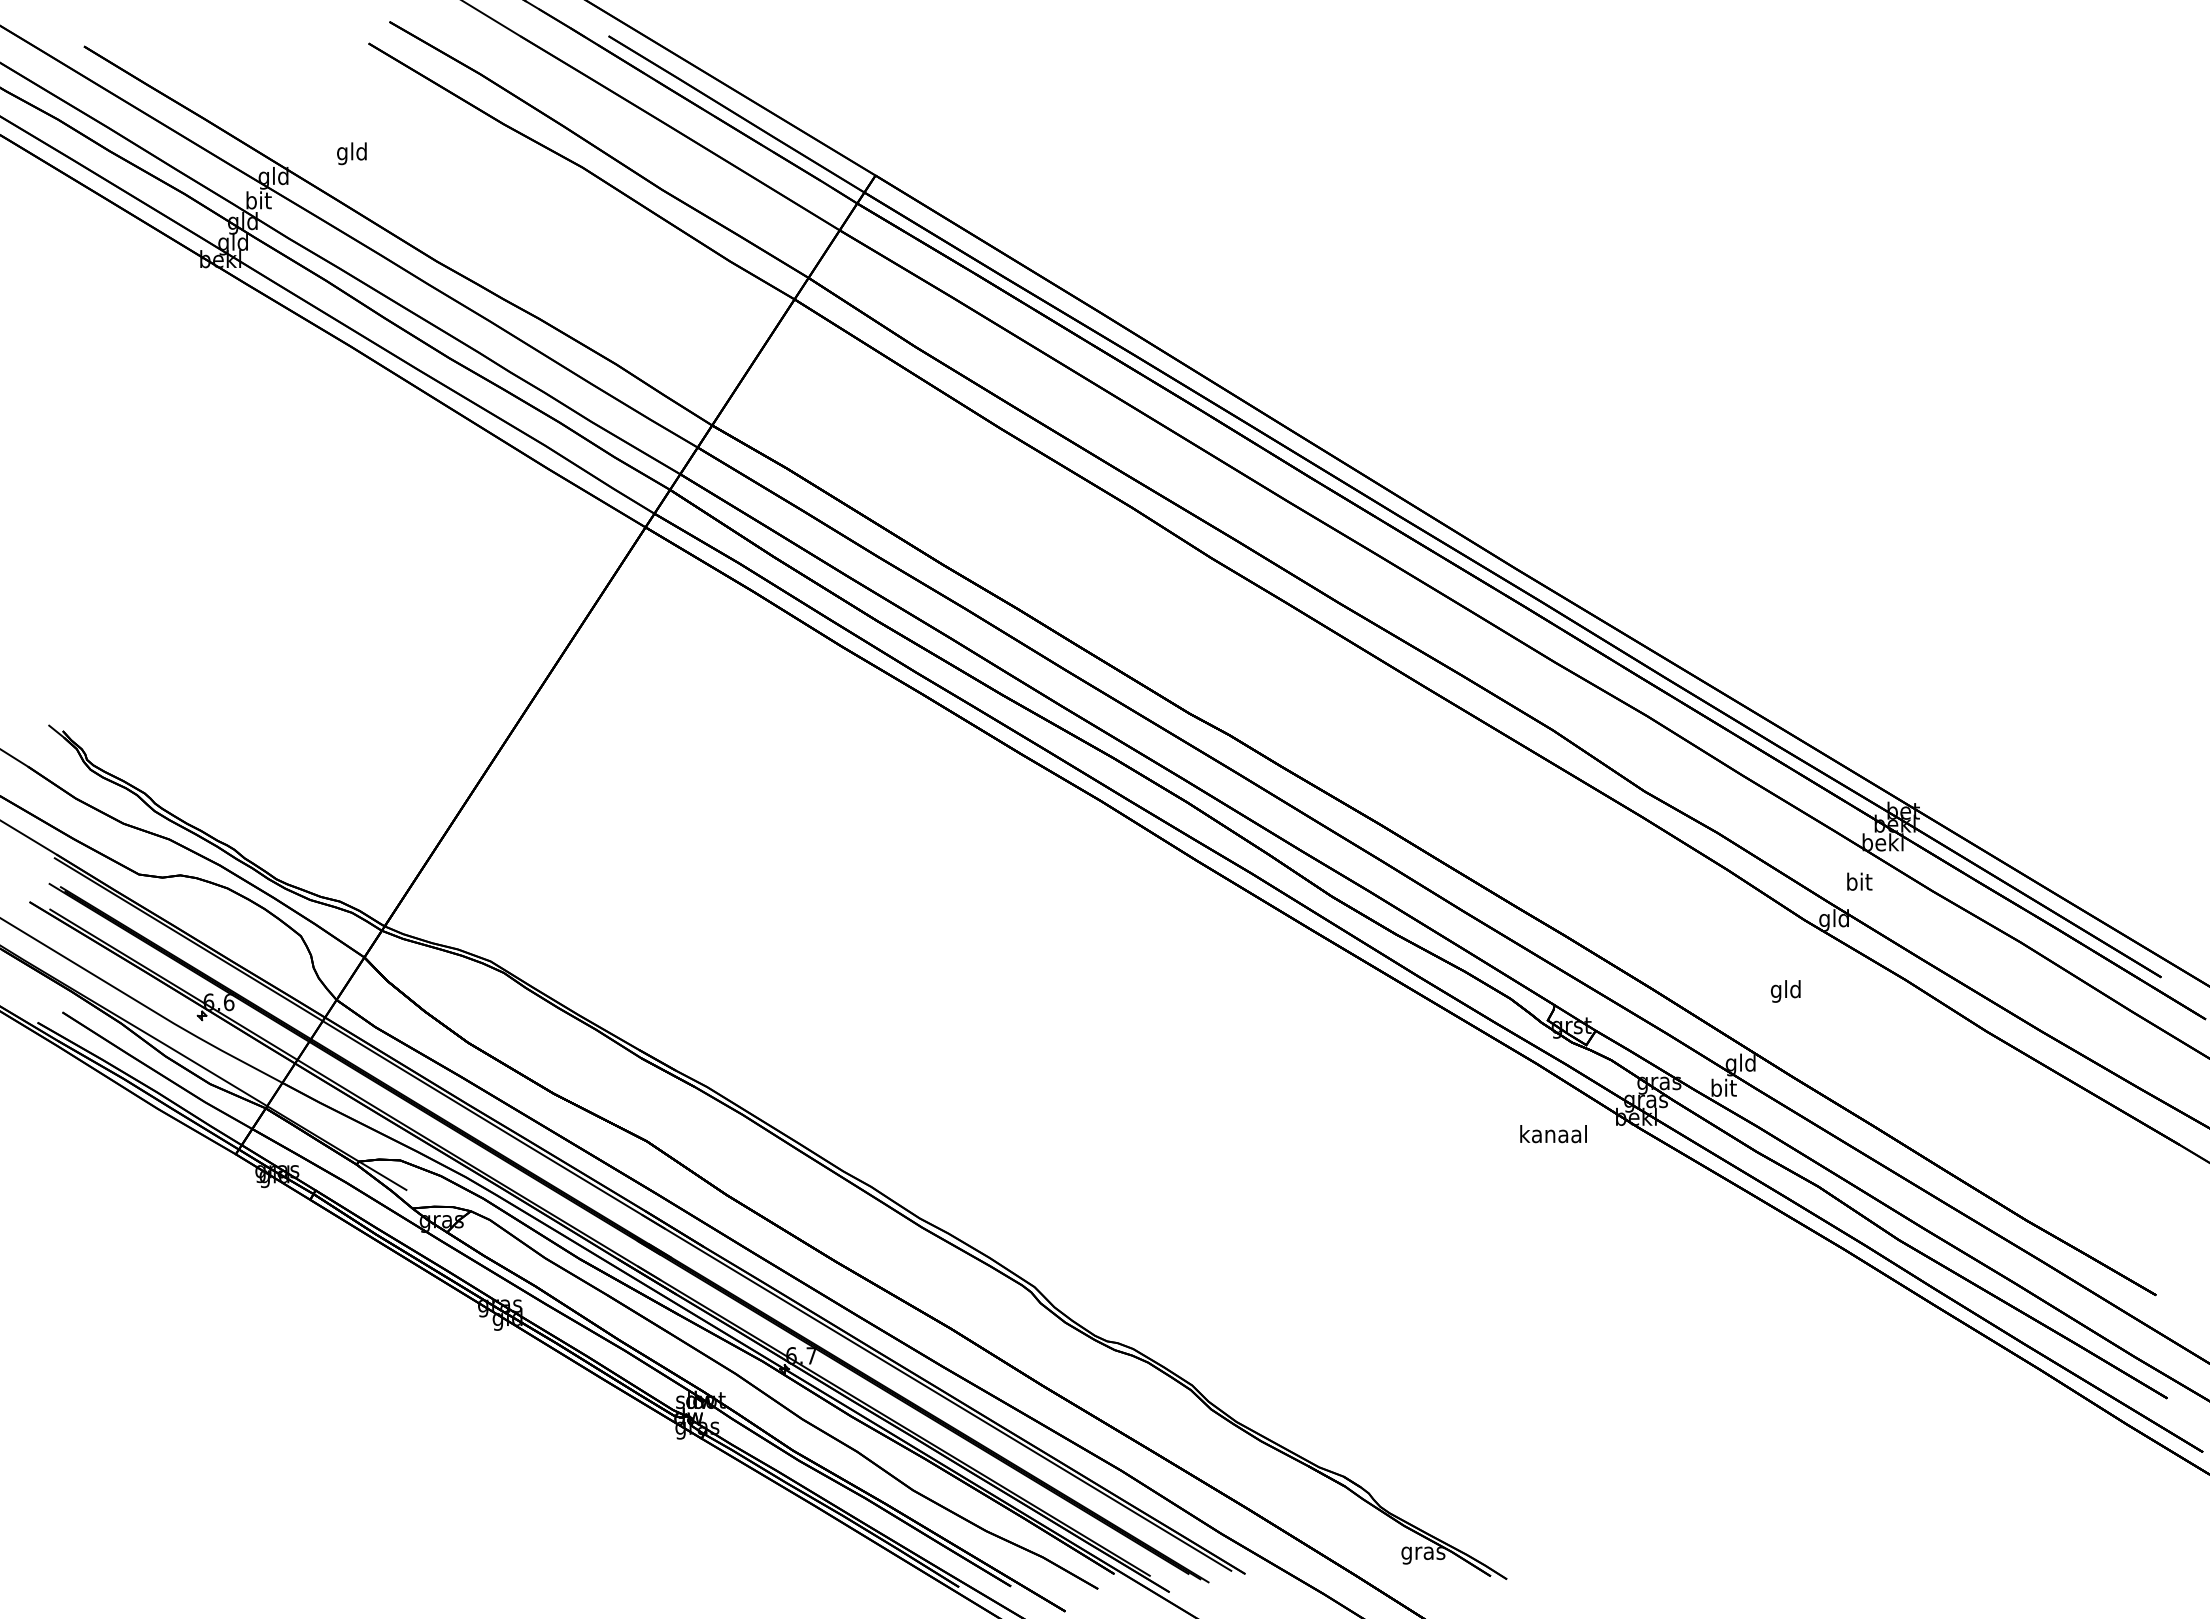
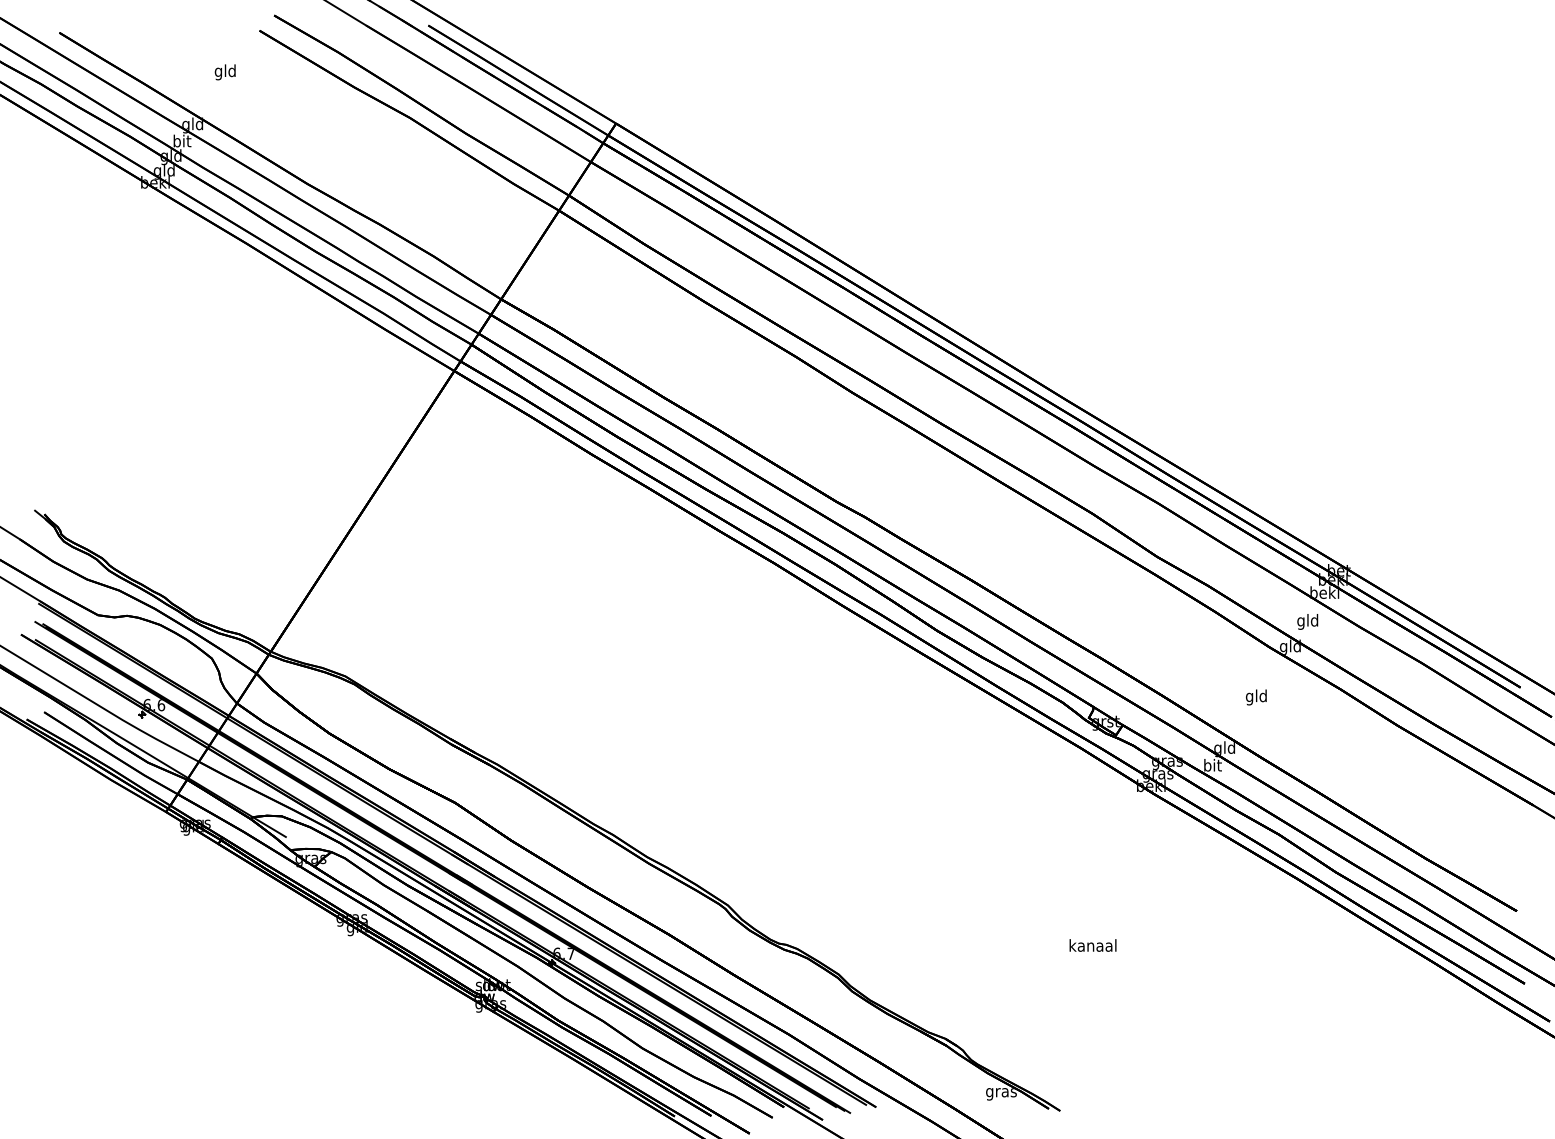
text: (351, 153) -> (224, 72), moved
text: (1858, 883) -> (1307, 621), bit -> gld
text: (1553, 1134) -> (1092, 945), moved

